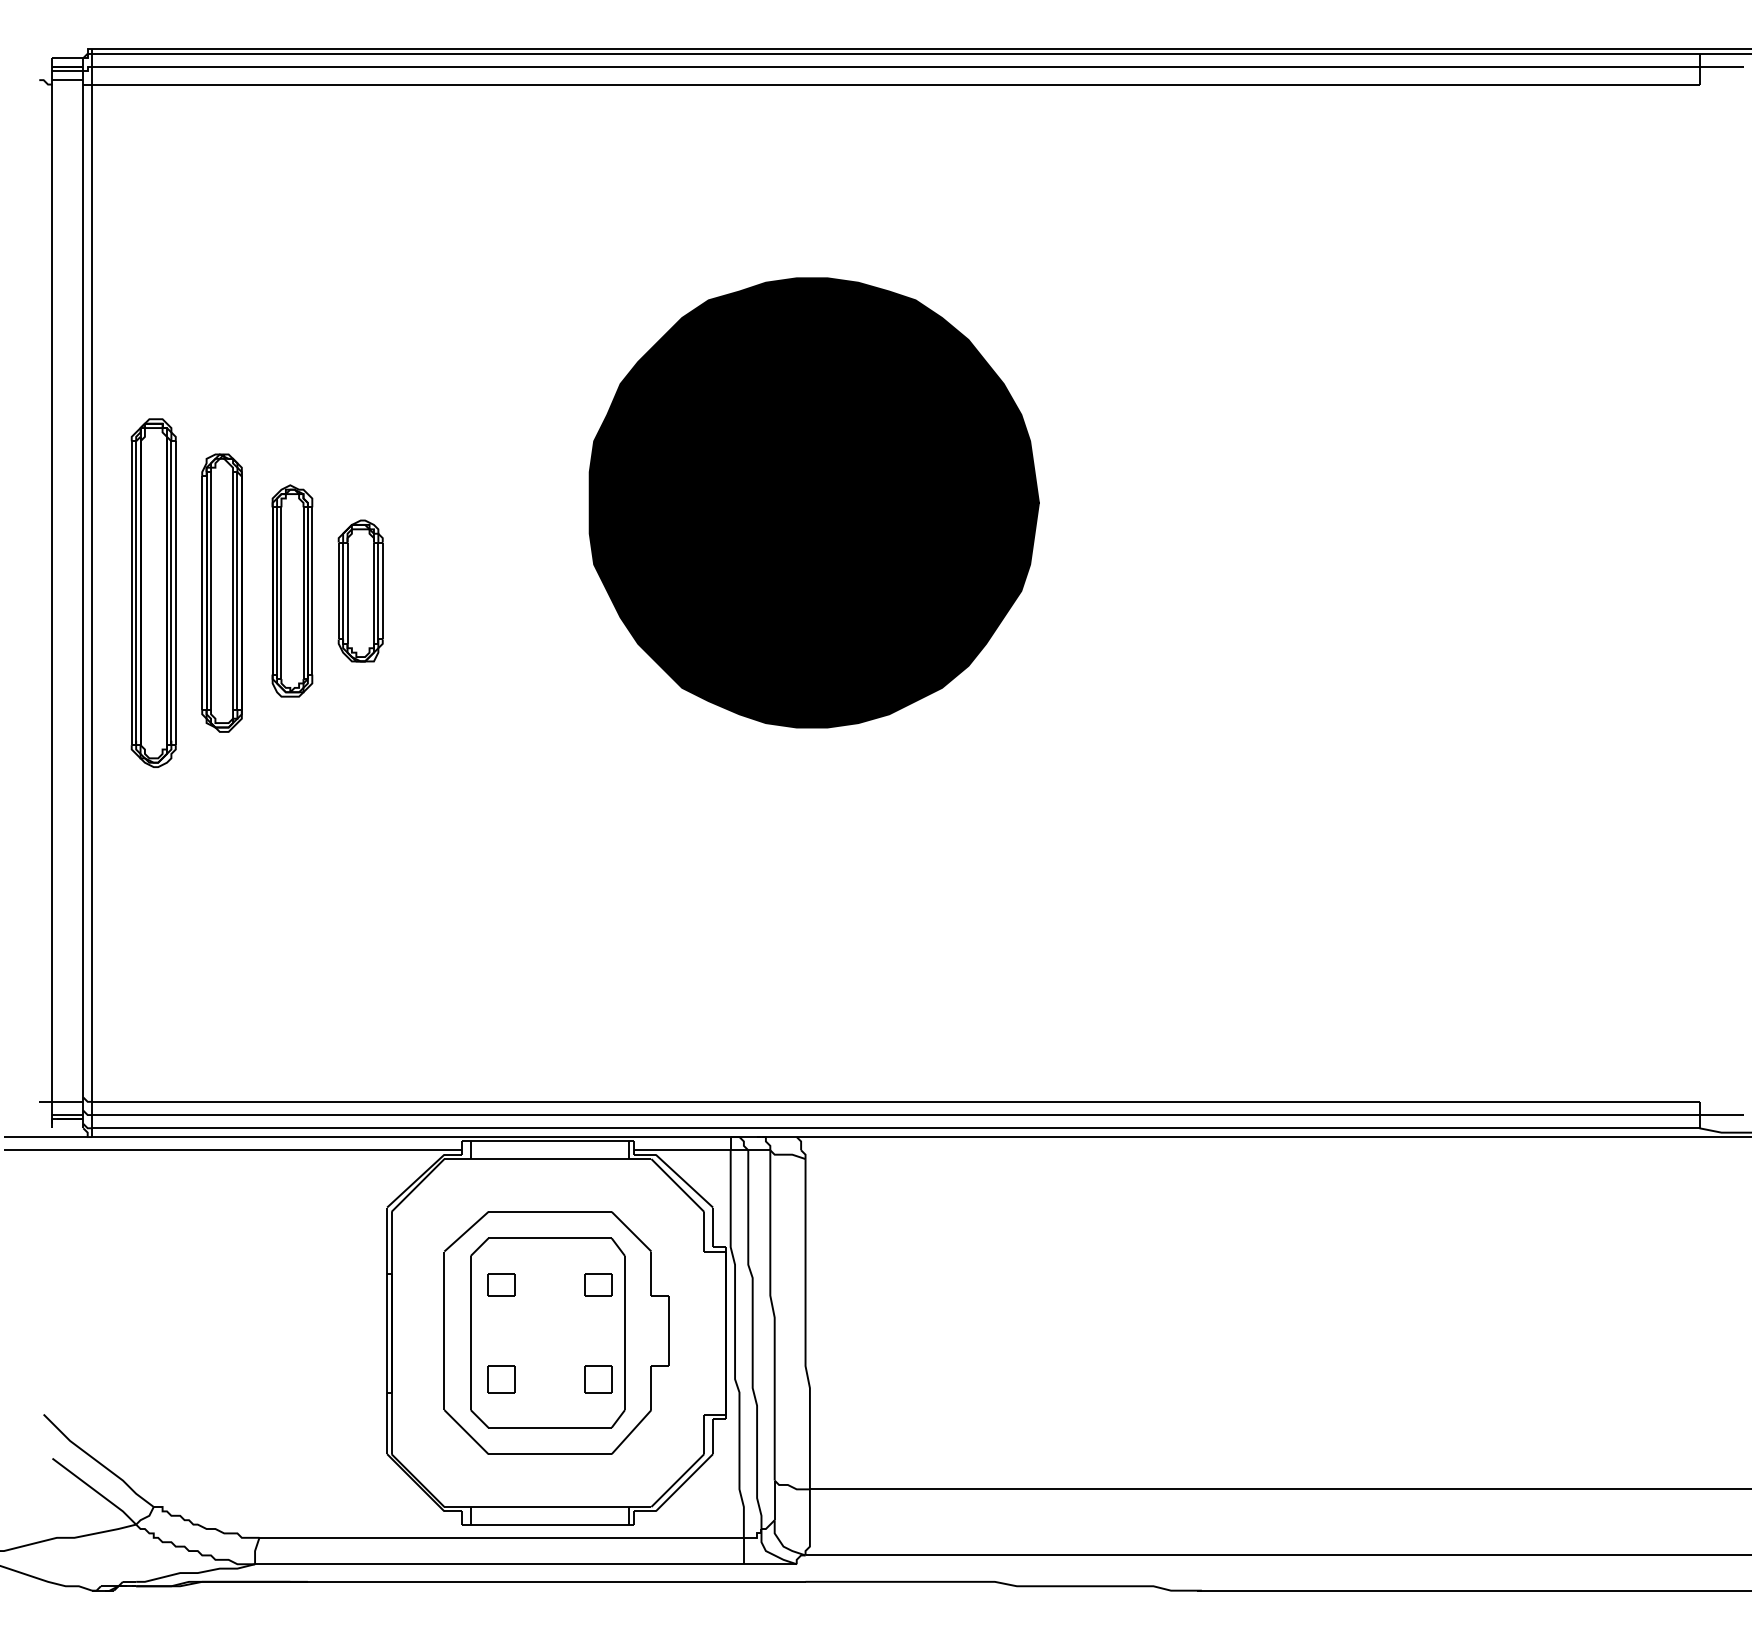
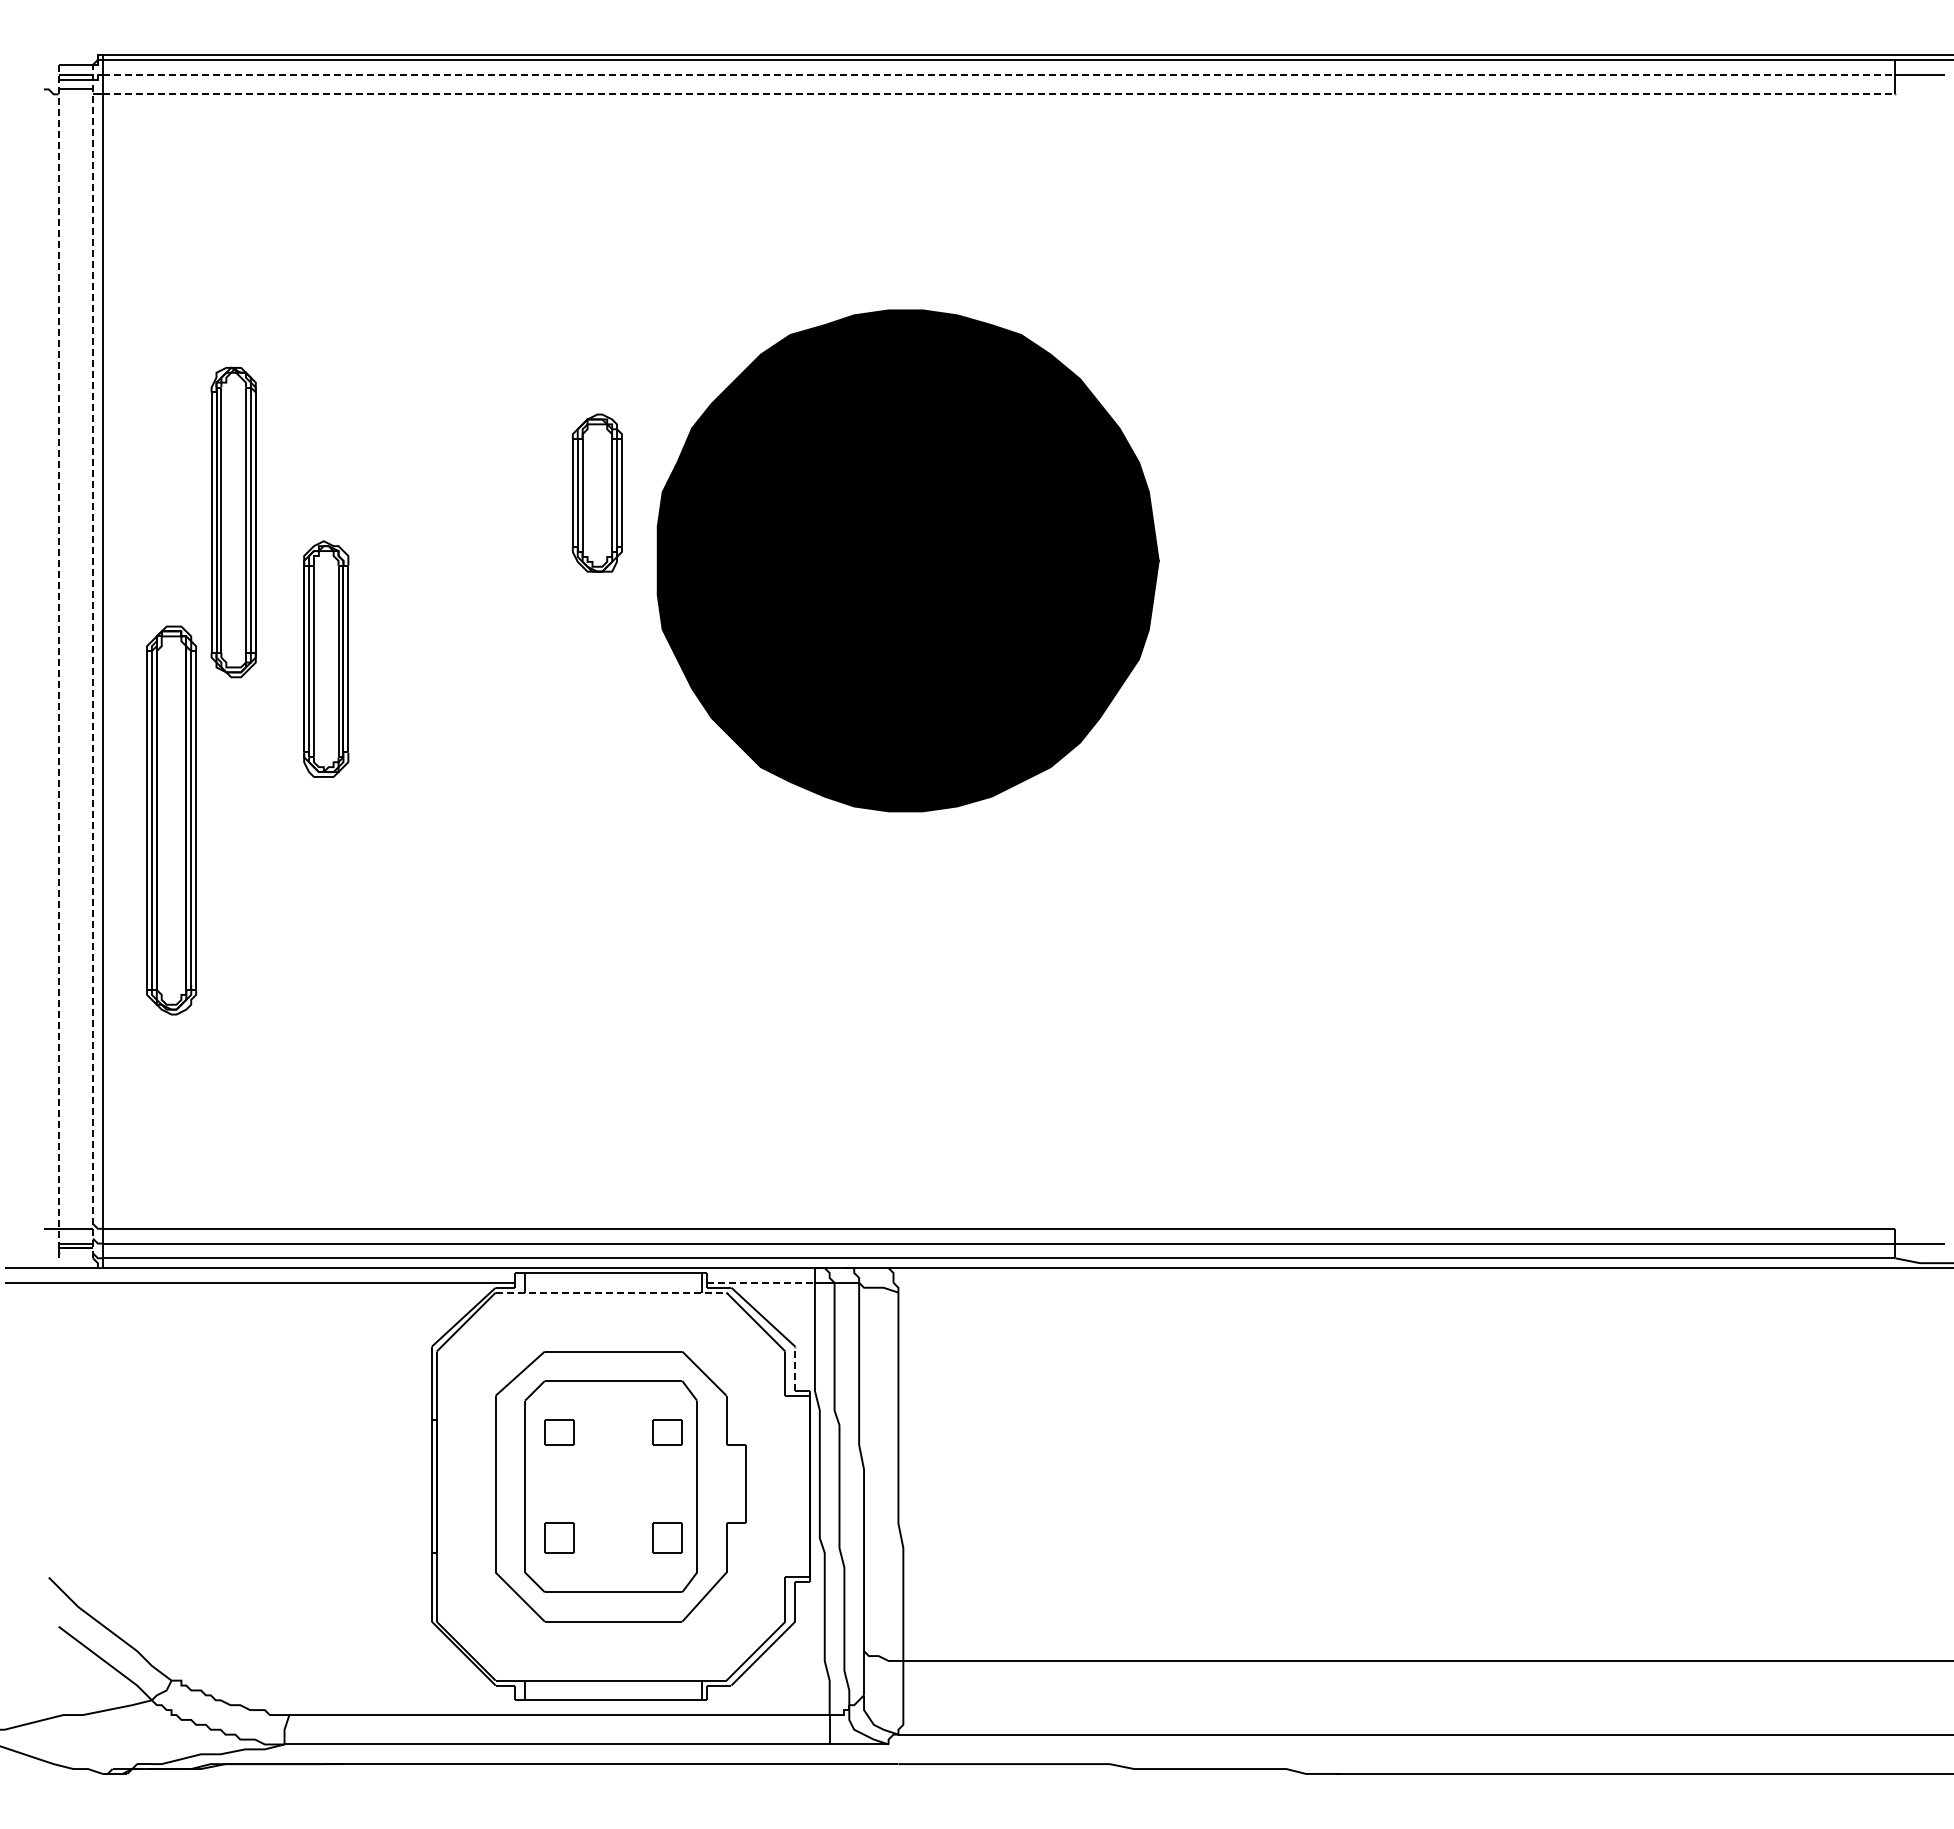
line: (896, 66) -> (999, 74), solid -> dashed
line: (896, 84) -> (999, 94), solid -> dashed
part: (359, 590) -> (596, 492), moved
line: (52, 591) -> (58, 659), solid -> dashed
line: (83, 592) -> (93, 660), solid -> dashed
part: (153, 593) -> (171, 820), moved
part: (221, 593) -> (233, 522), moved
line: (682, 1149) -> (761, 1282), solid -> dashed
line: (548, 1158) -> (611, 1292), solid -> dashed
line: (713, 1227) -> (795, 1368), solid -> dashed

